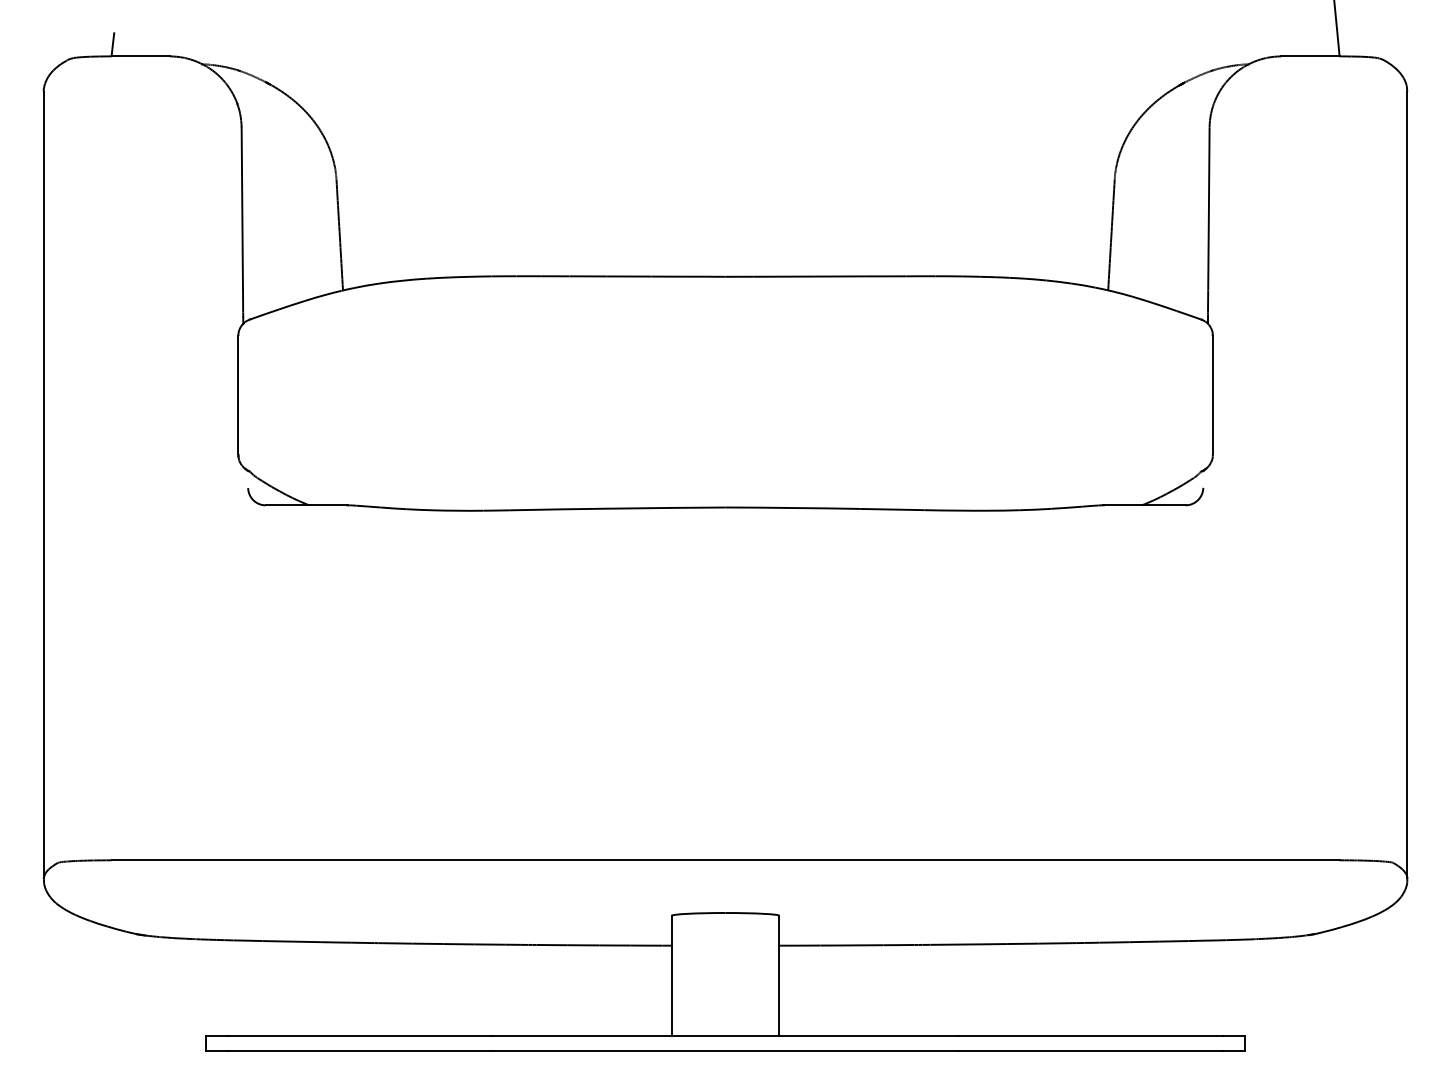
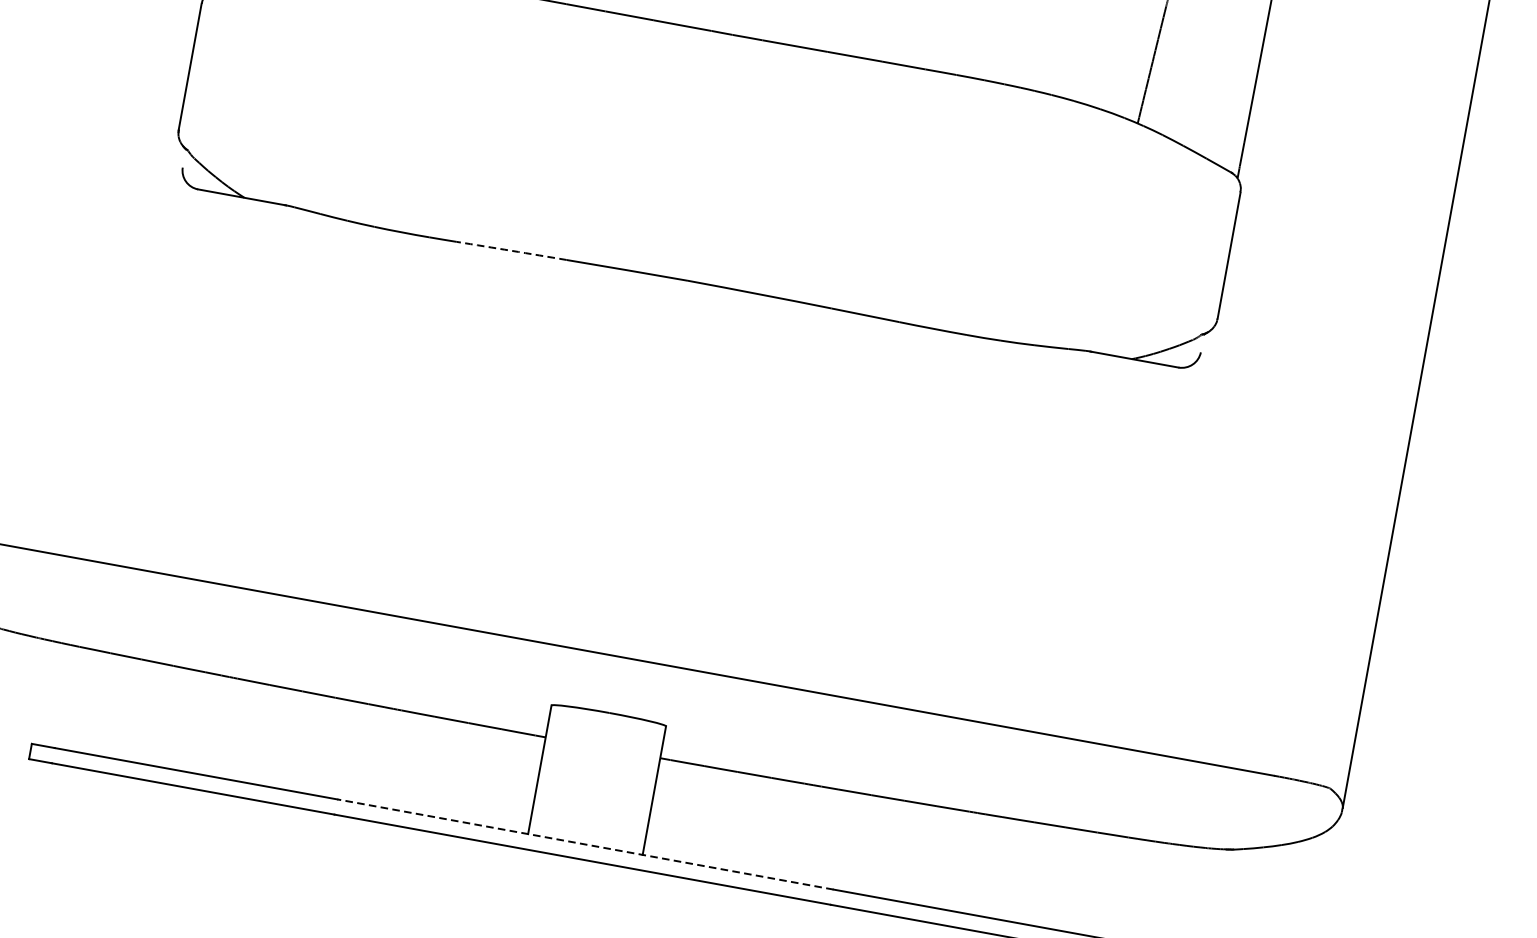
arc: (560, 509) -> (511, 250), solid -> dashed
line: (725, 1036) -> (585, 844), solid -> dashed

